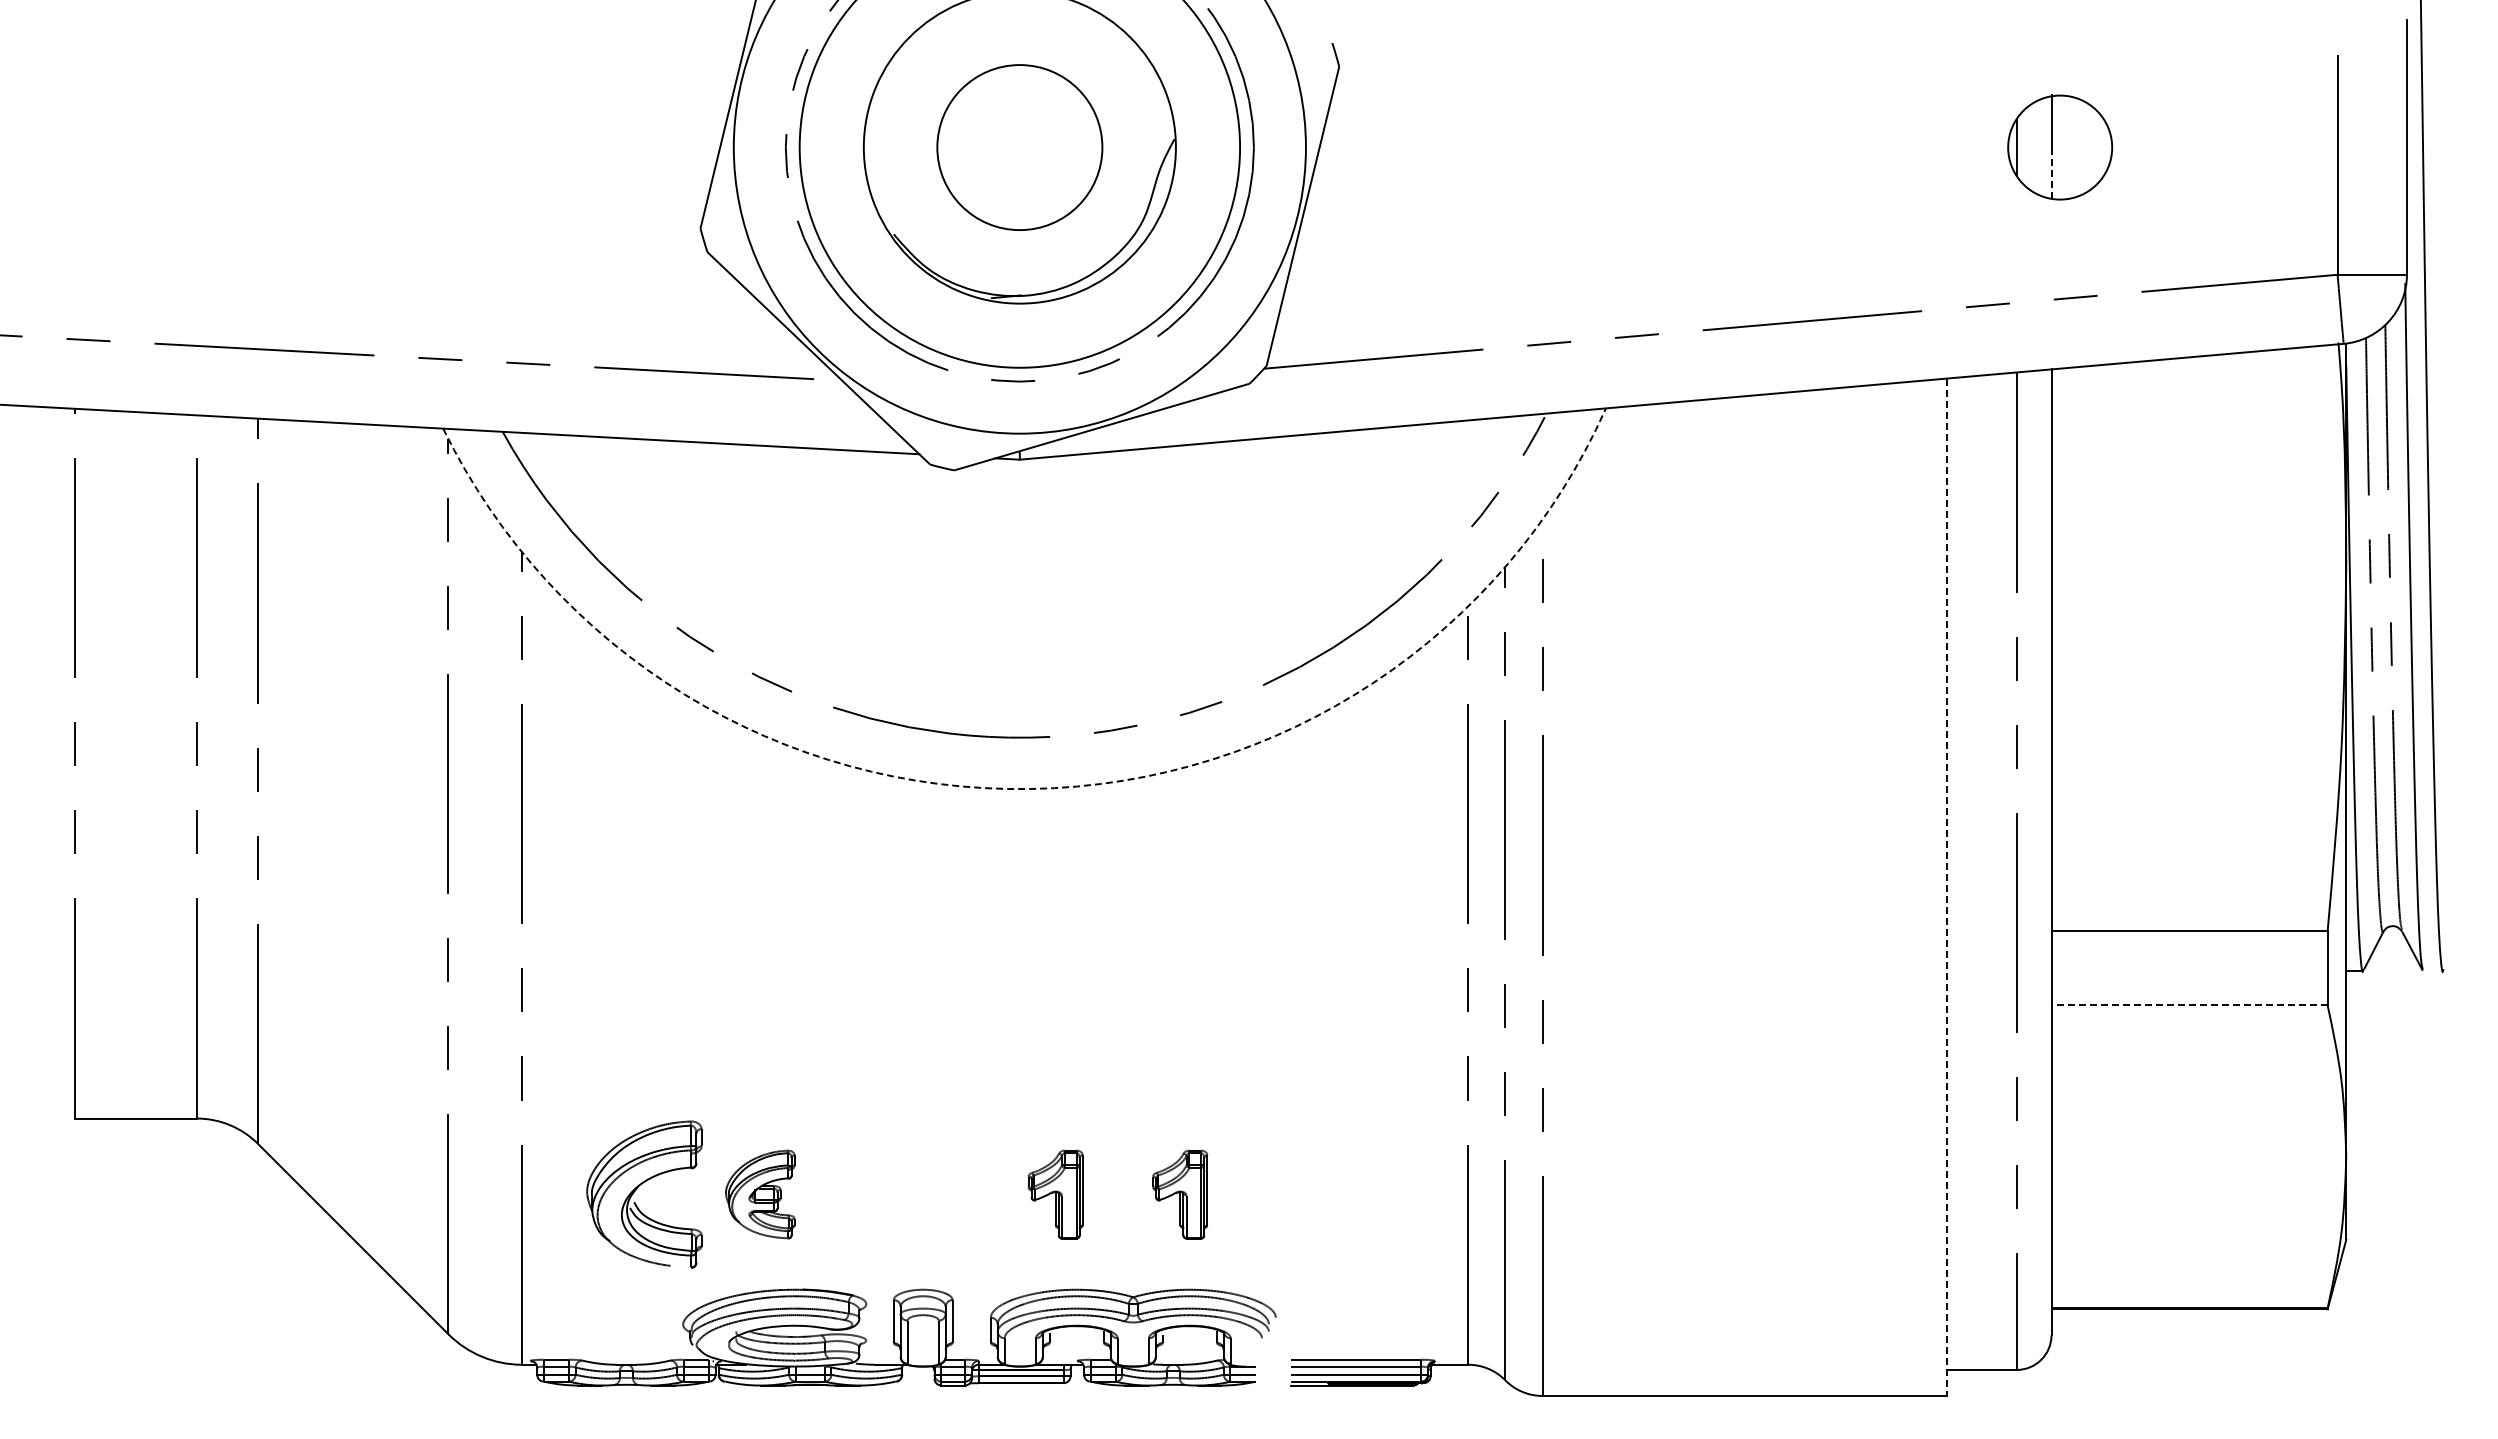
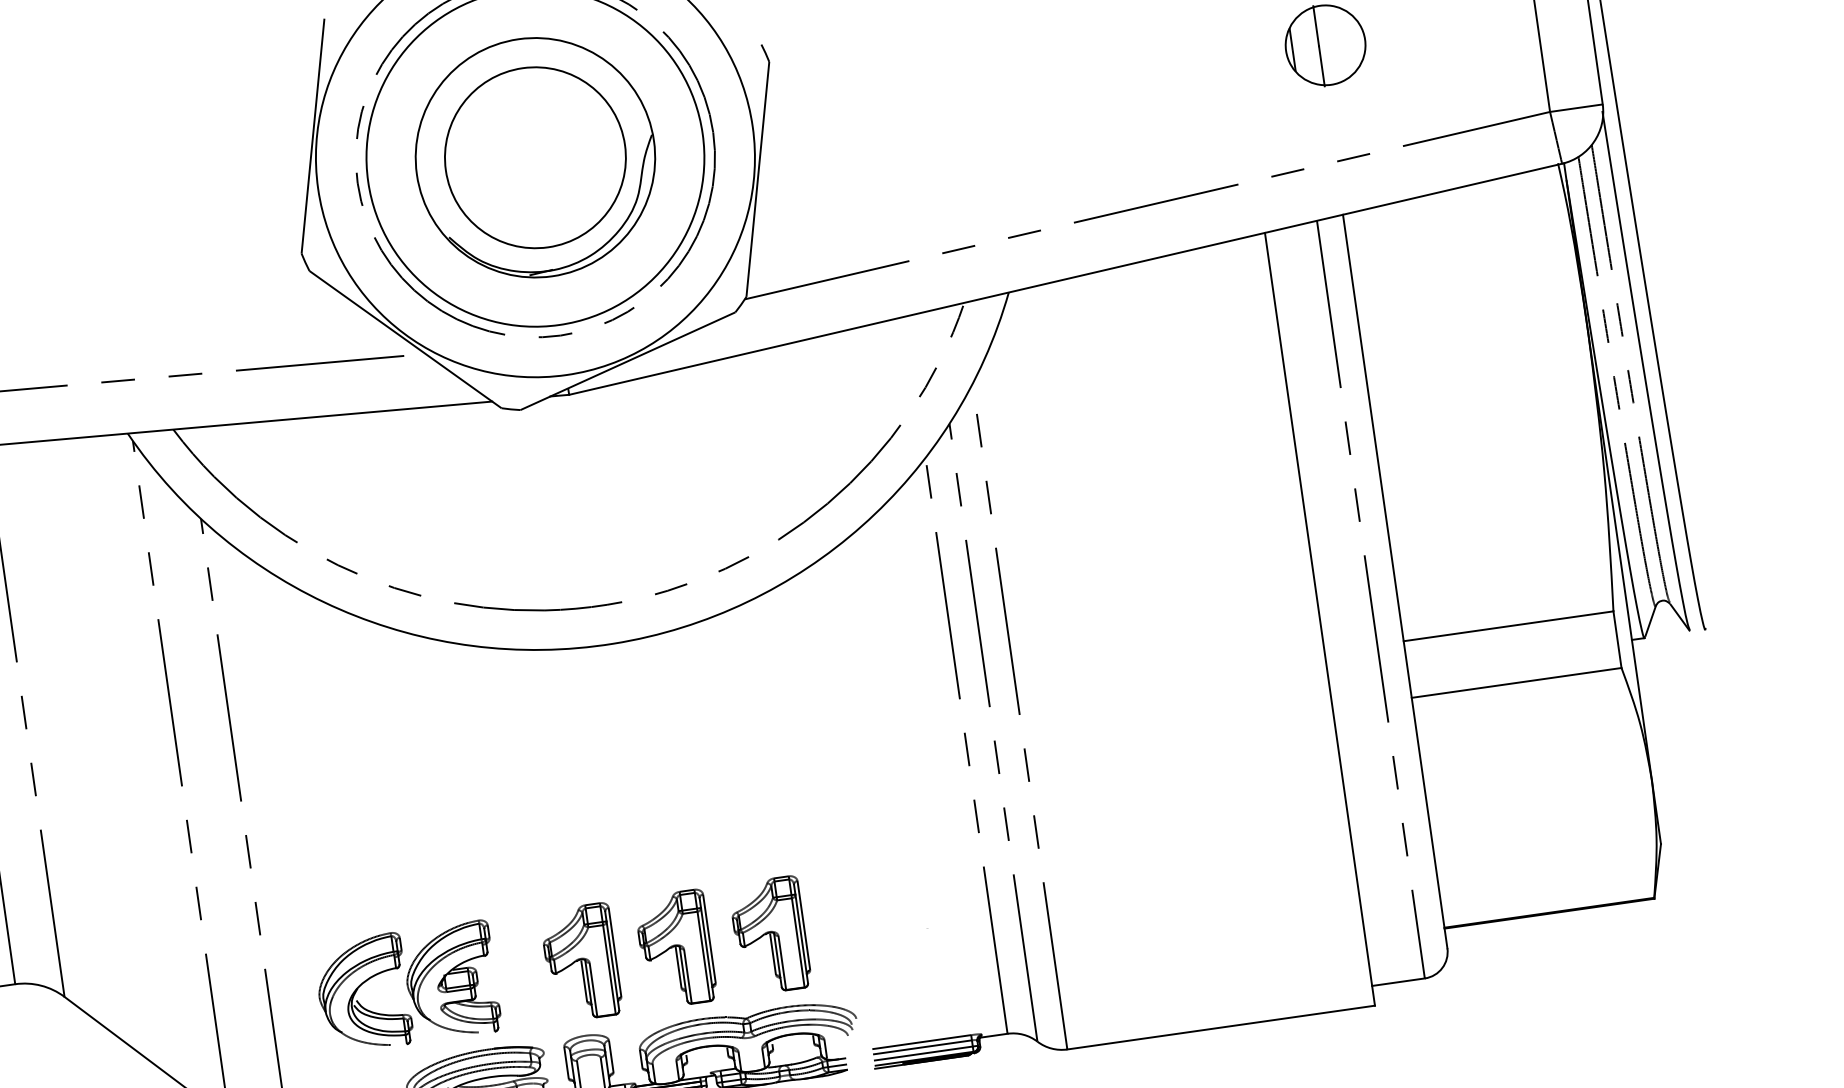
circle: (1019, 147) -> (535, 157), size x1.43
line: (2051, 174) -> (1321, 66), dashed -> solid
arc: (1031, 789) -> (613, 644), dashed -> solid
line: (1947, 887) -> (1320, 619), dashed -> solid
line: (2189, 1005) -> (1516, 682), dashed -> solid
part: (760, 1194) -> (451, 980), size x1.67
part: (931, 1194) -> (581, 962), added
part: (1055, 1194) -> (675, 949), size x1.67
part: (1180, 1194) -> (770, 935), size x1.67

